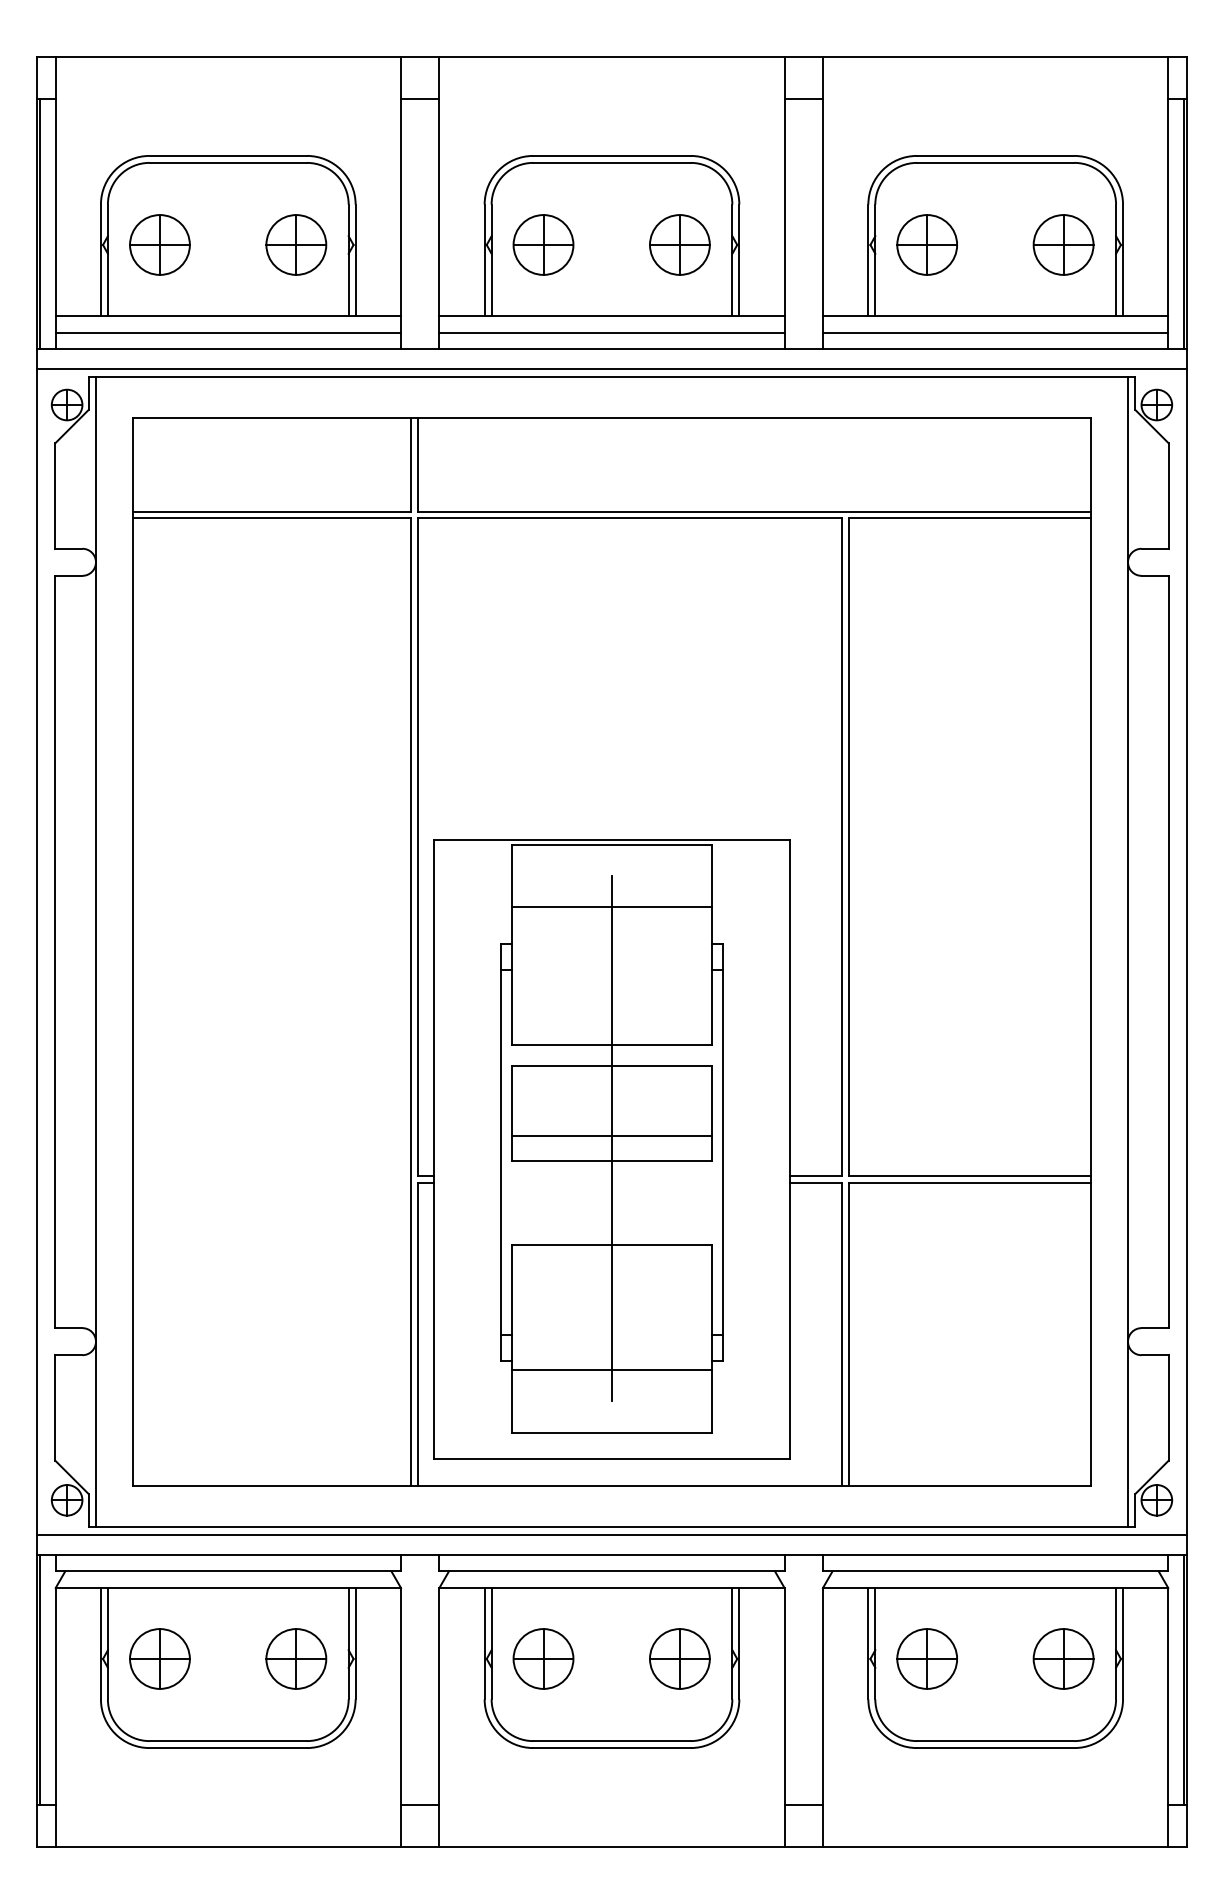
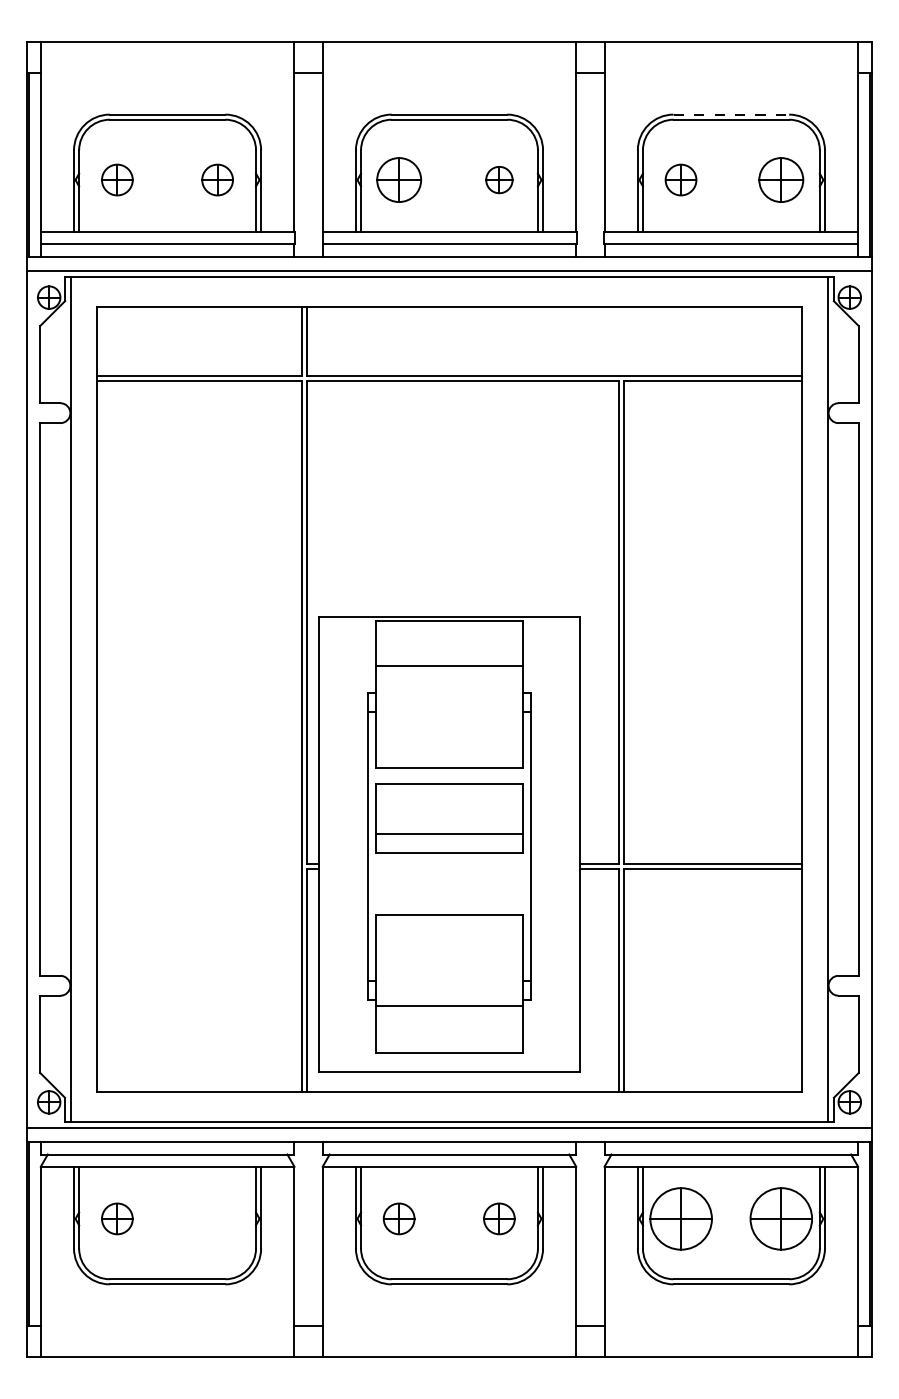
line: (995, 155) -> (731, 114), solid -> dashed
part: (159, 244) -> (117, 179), size x0.7
part: (296, 244) -> (217, 179), size x0.7
part: (679, 244) -> (499, 179), size x0.6
part: (926, 244) -> (680, 179), size x0.7
line: (612, 1138) -> (449, 836), removed
part: (159, 1658) -> (117, 1218), size x0.7
part: (296, 1658) -> (217, 1218), removed
part: (543, 1658) -> (399, 1218), size x0.7
part: (679, 1658) -> (499, 1218), size x0.7
part: (926, 1658) -> (680, 1218), size x1.4
part: (1063, 1658) -> (781, 1218), size x1.4

